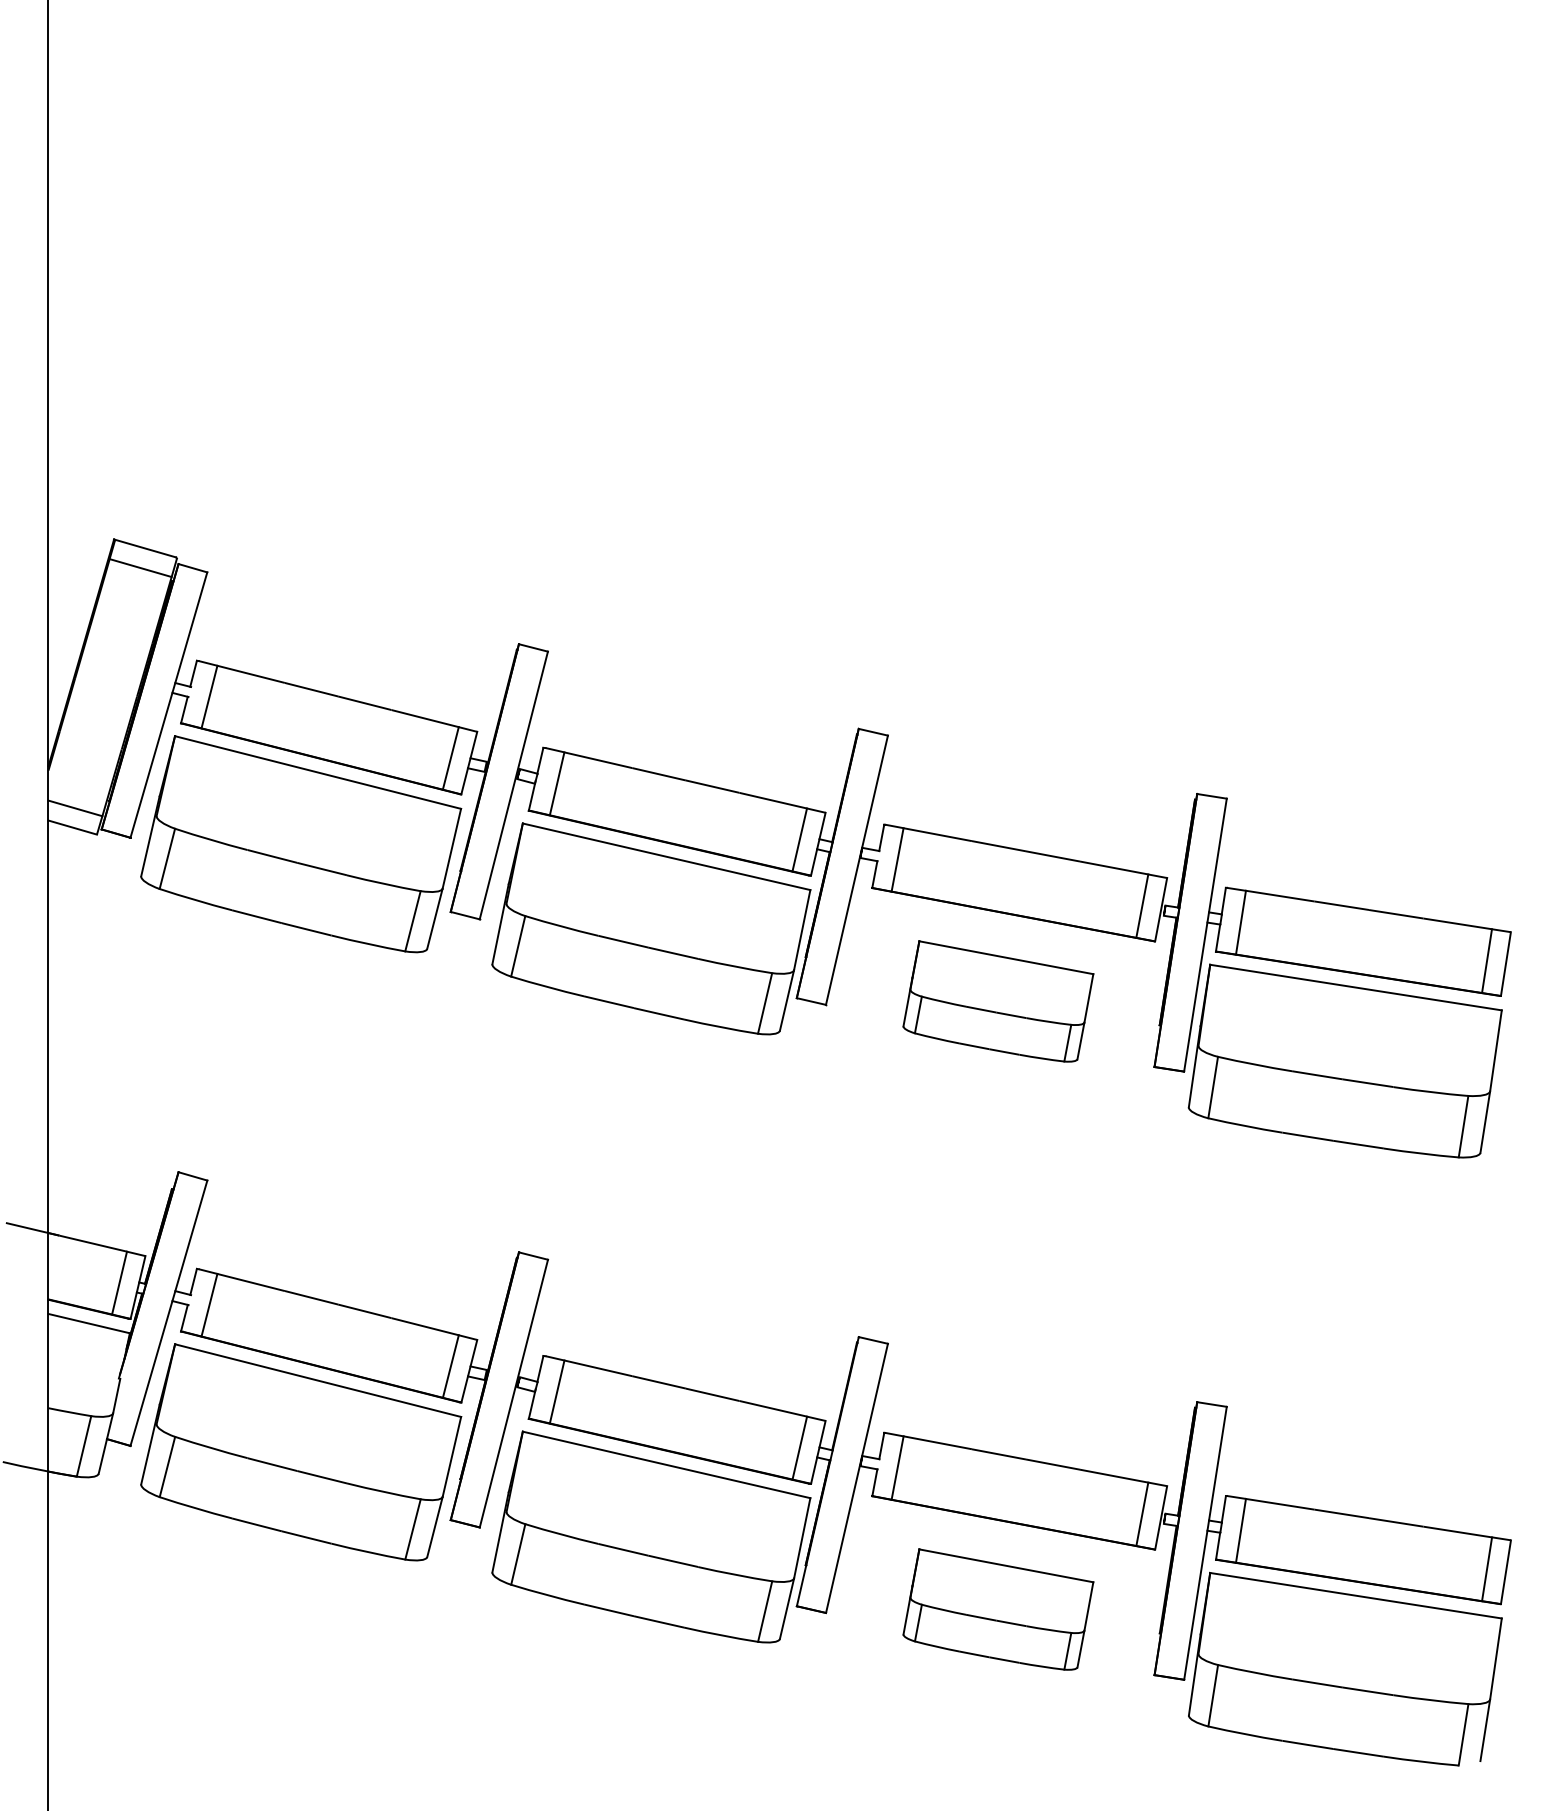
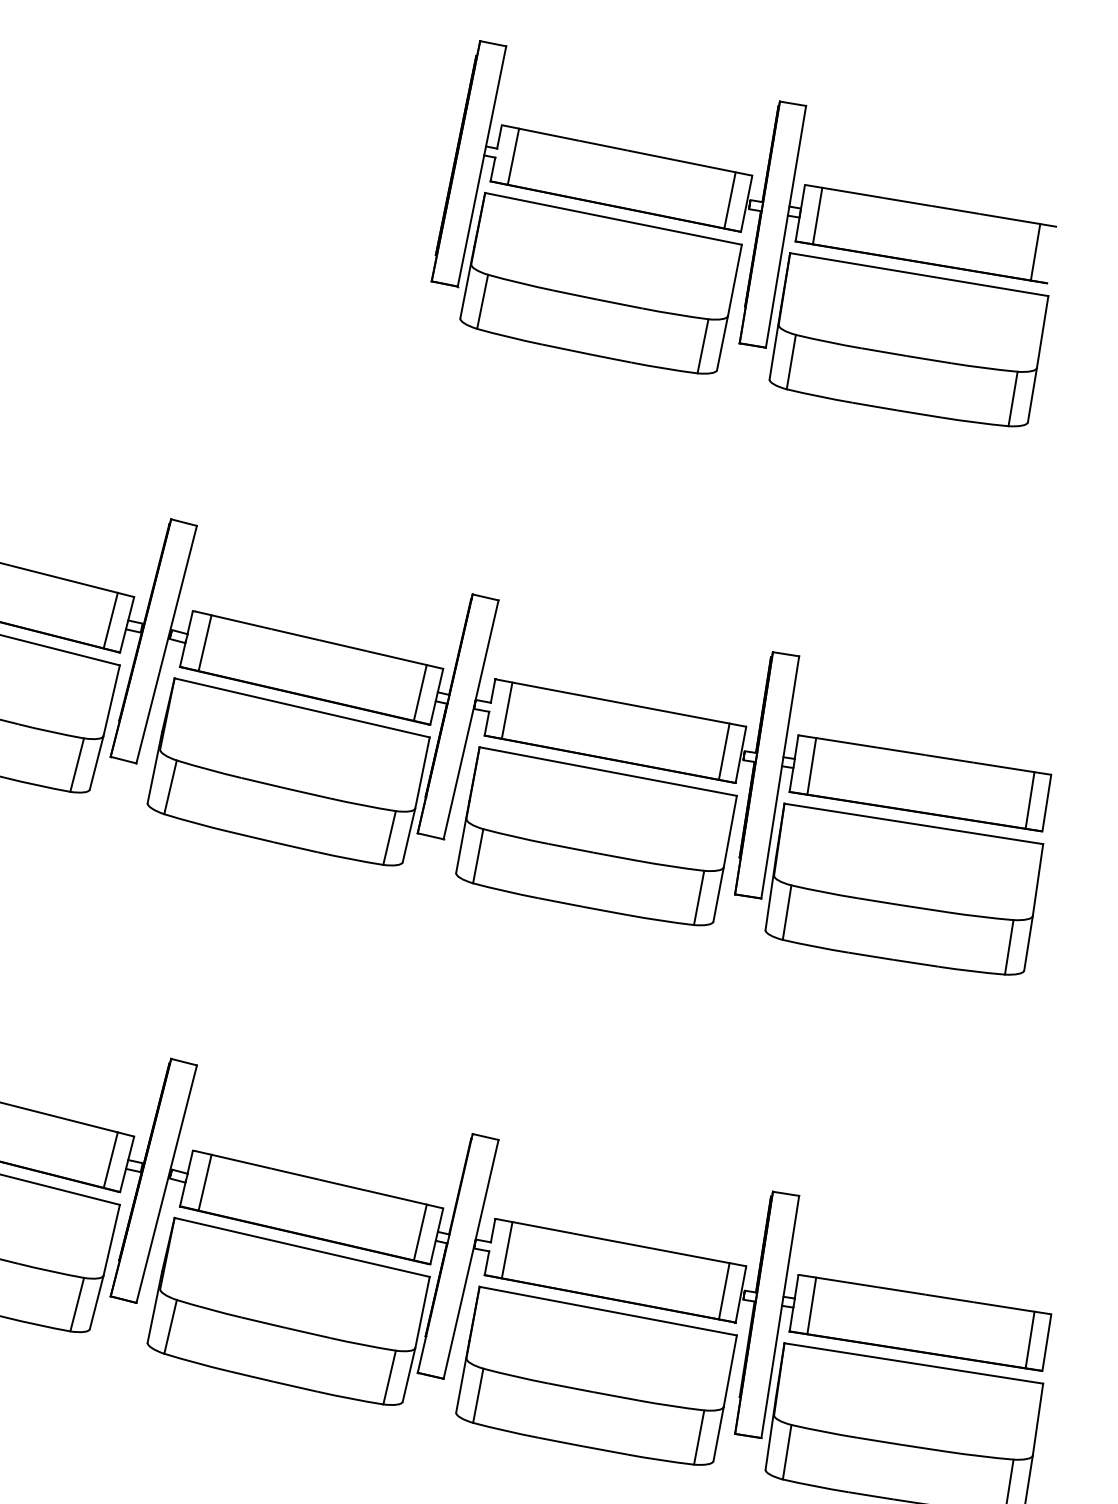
part: (1164, 322) -> (743, 233), added
part: (998, 1001) -> (596, 836), size x1.67
part: (998, 1609) -> (596, 1375), size x1.67

